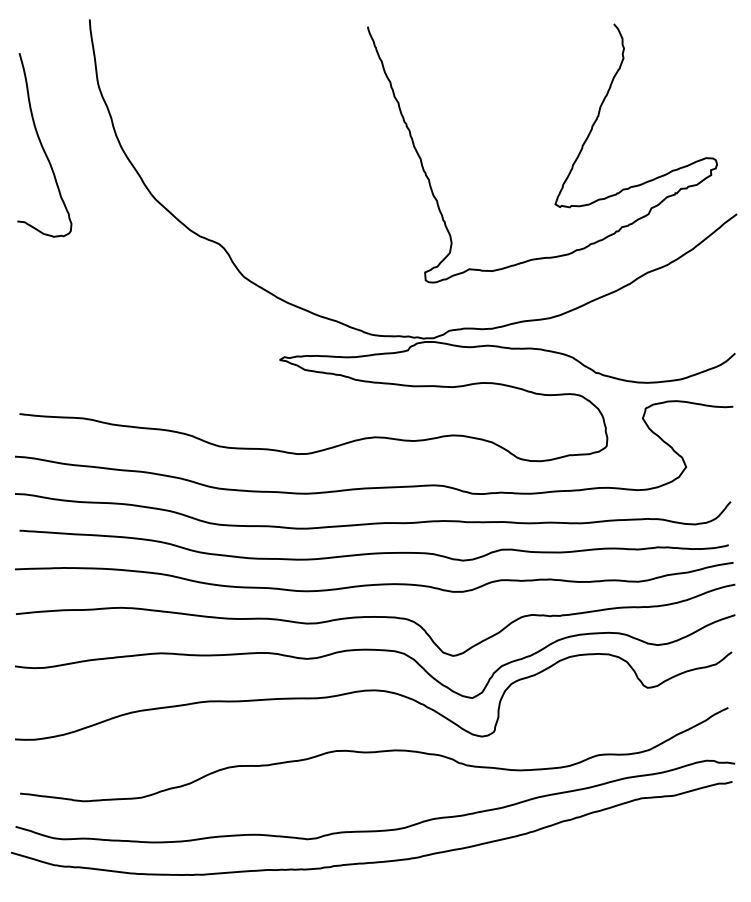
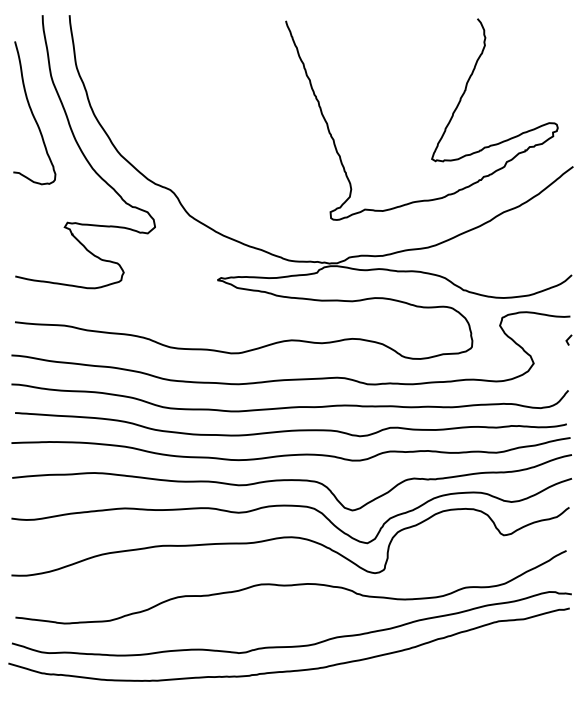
curve: (107, 195) -> (83, 152), added
line: (730, 436) -> (568, 339), added

